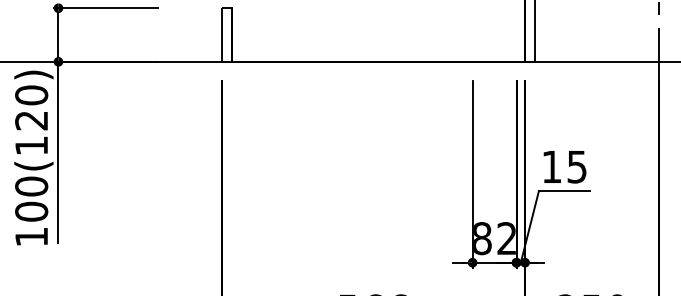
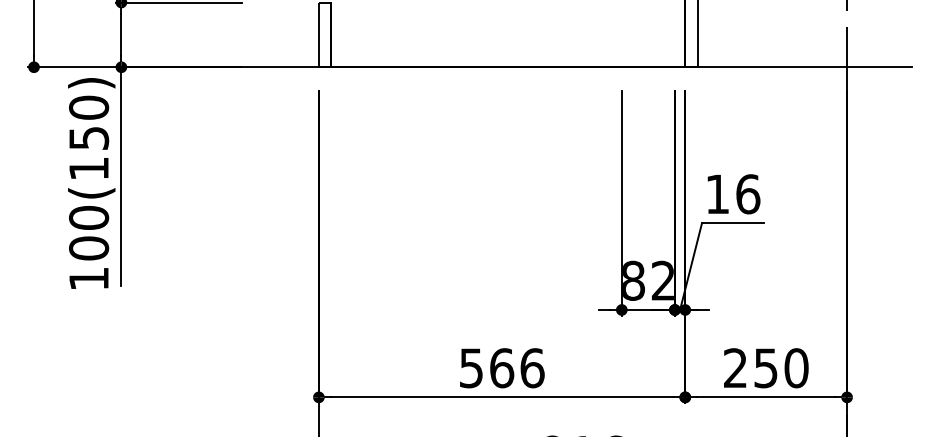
text: (32, 120) -> (89, 138), 100(120) -> 100(150)
text: (577, 167) -> (748, 194), 15 -> 16

